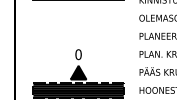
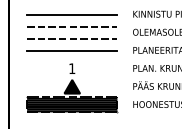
line: (77, 12) -> (71, 26), added
line: (78, 24) -> (72, 38), added
line: (78, 36) -> (72, 50), added
text: (78, 54) -> (72, 68), 0 -> 1

